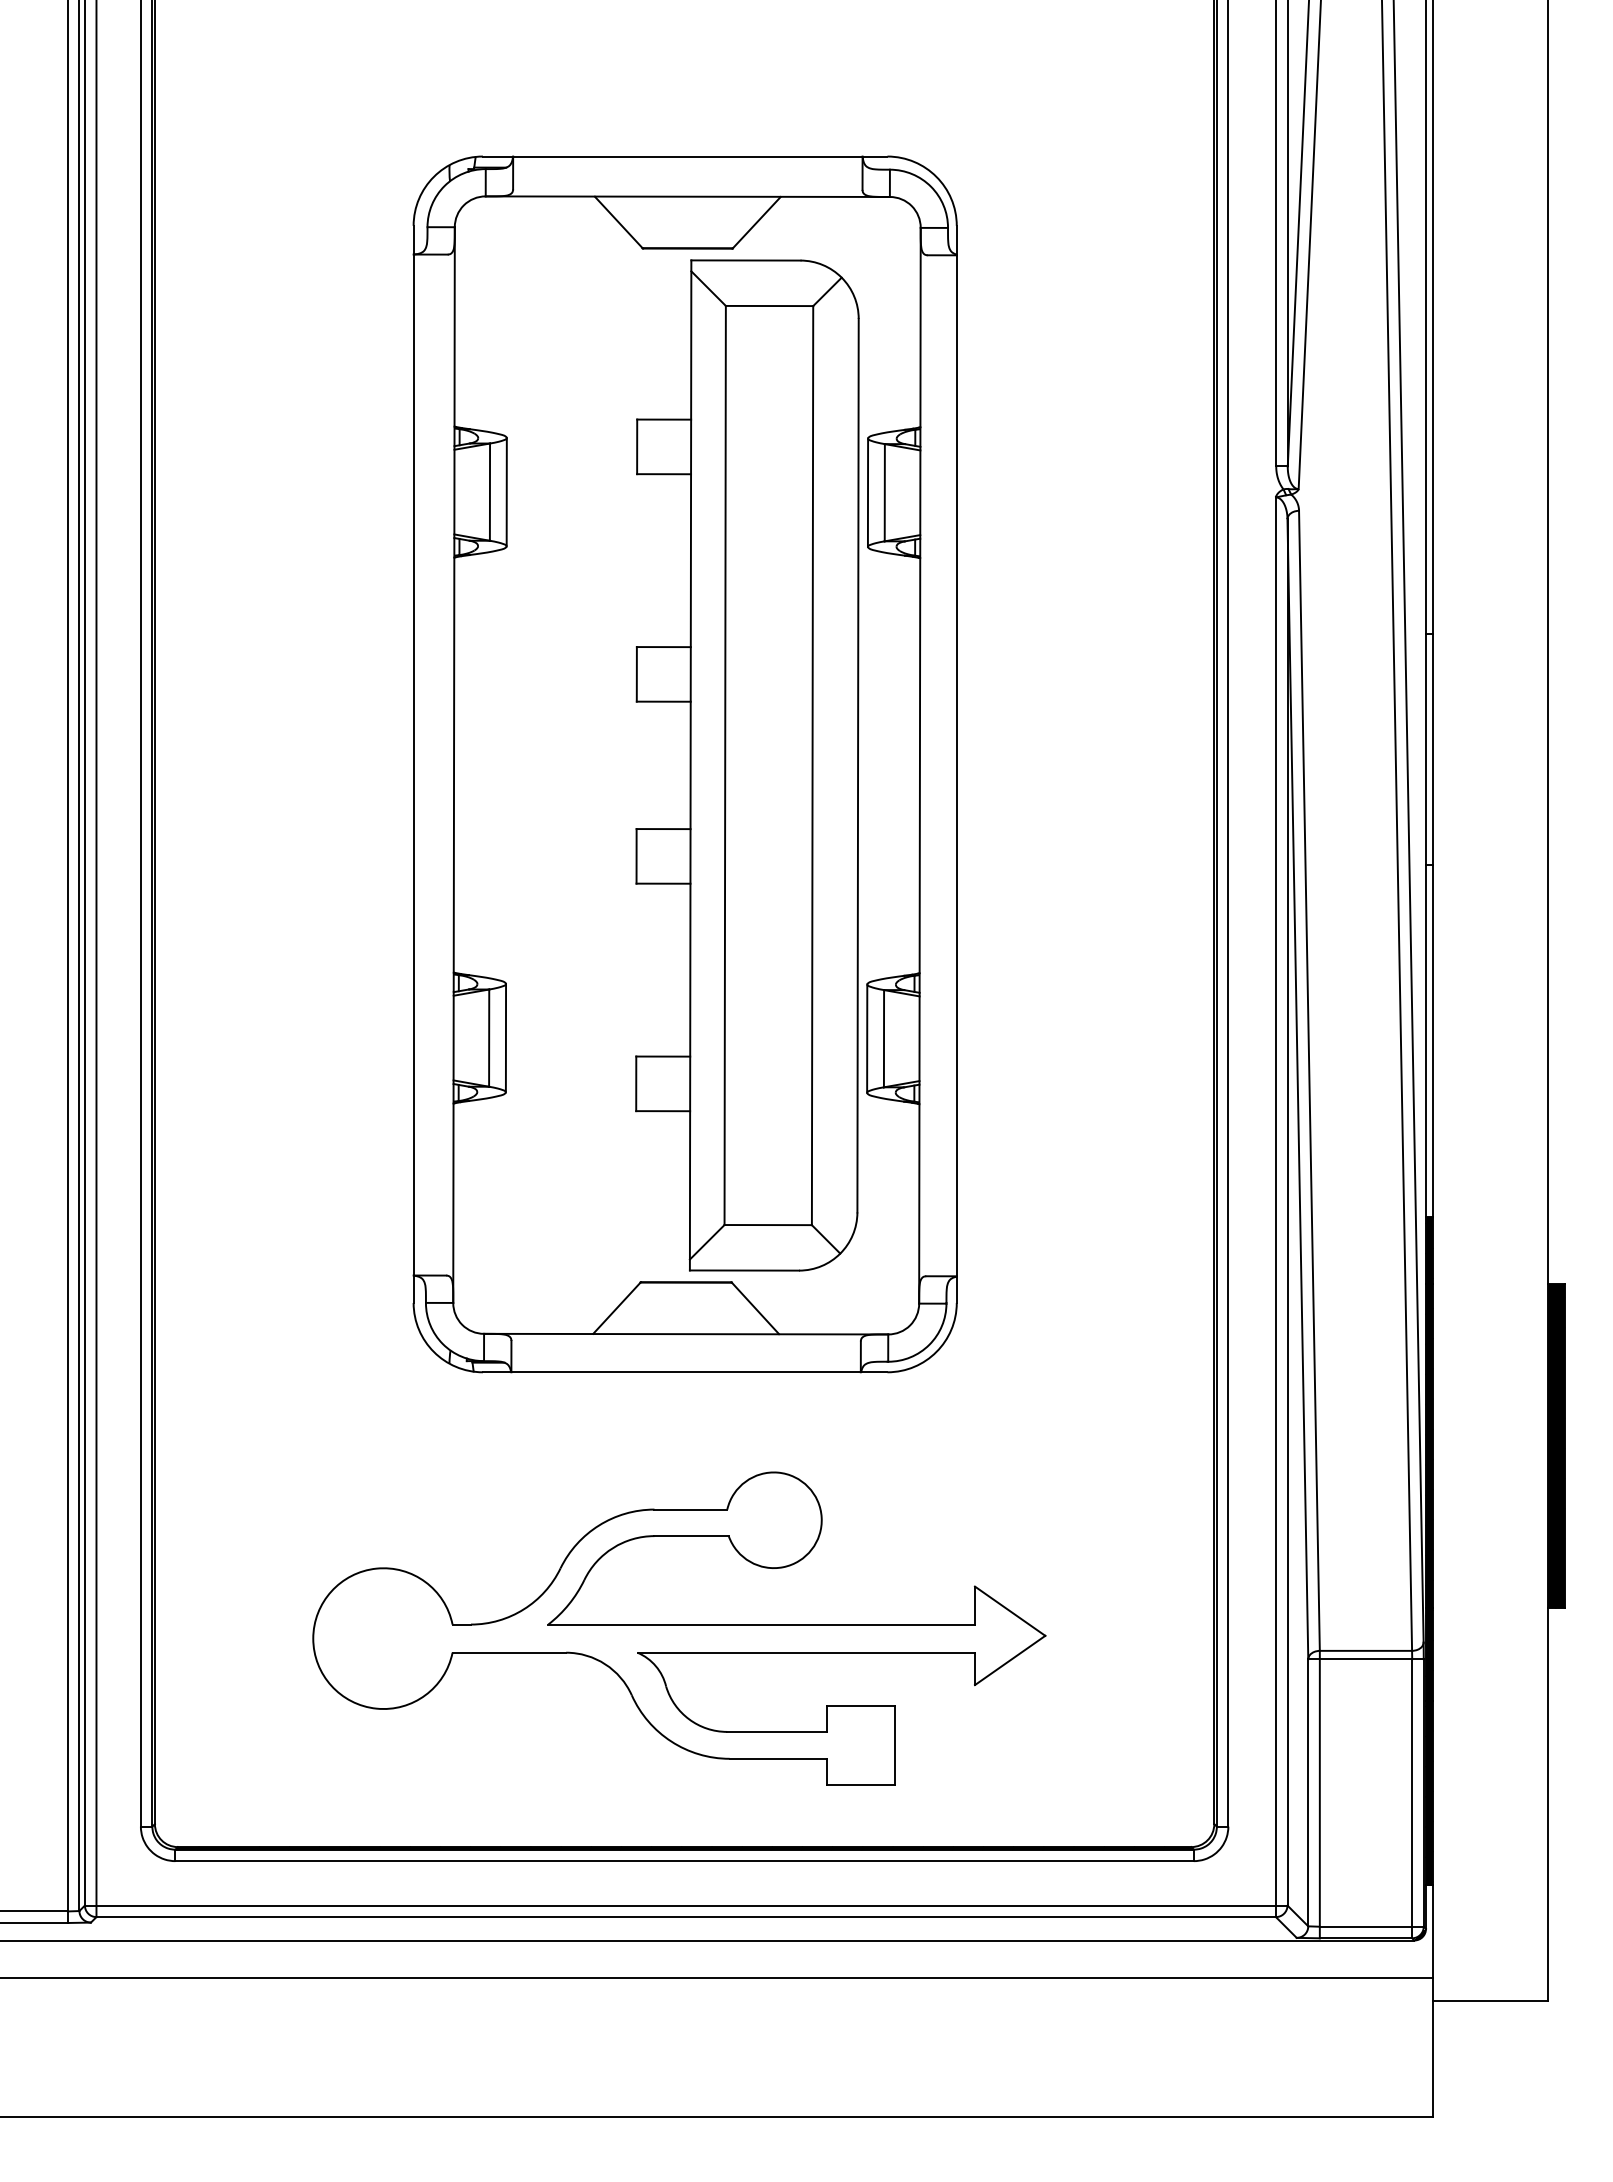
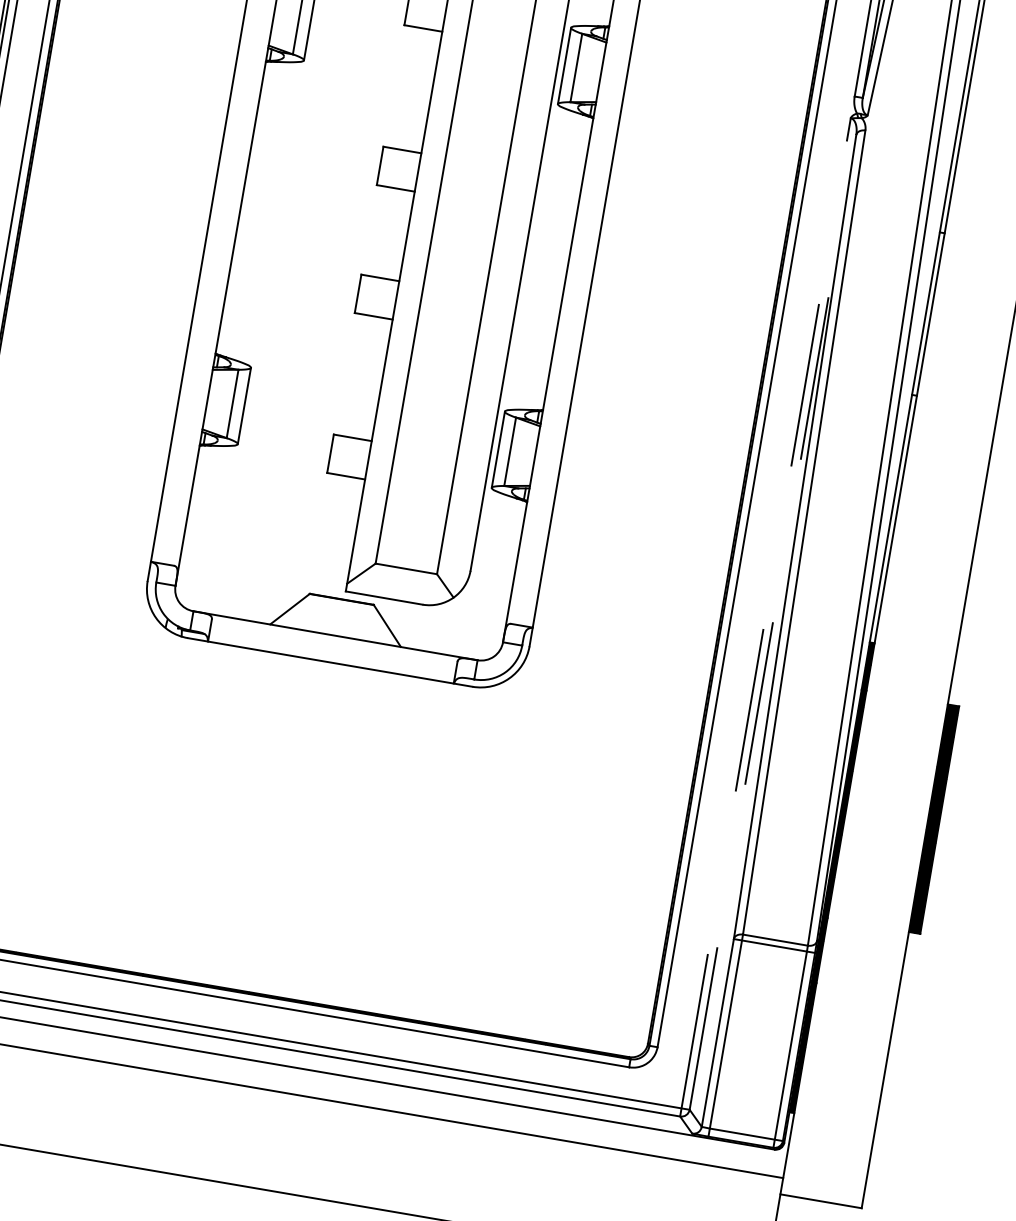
line: (1275, 1207) -> (765, 617), solid -> dashed
line: (1287, 1211) -> (773, 621), solid -> dashed
part: (679, 1628) -> (295, 841), removed

